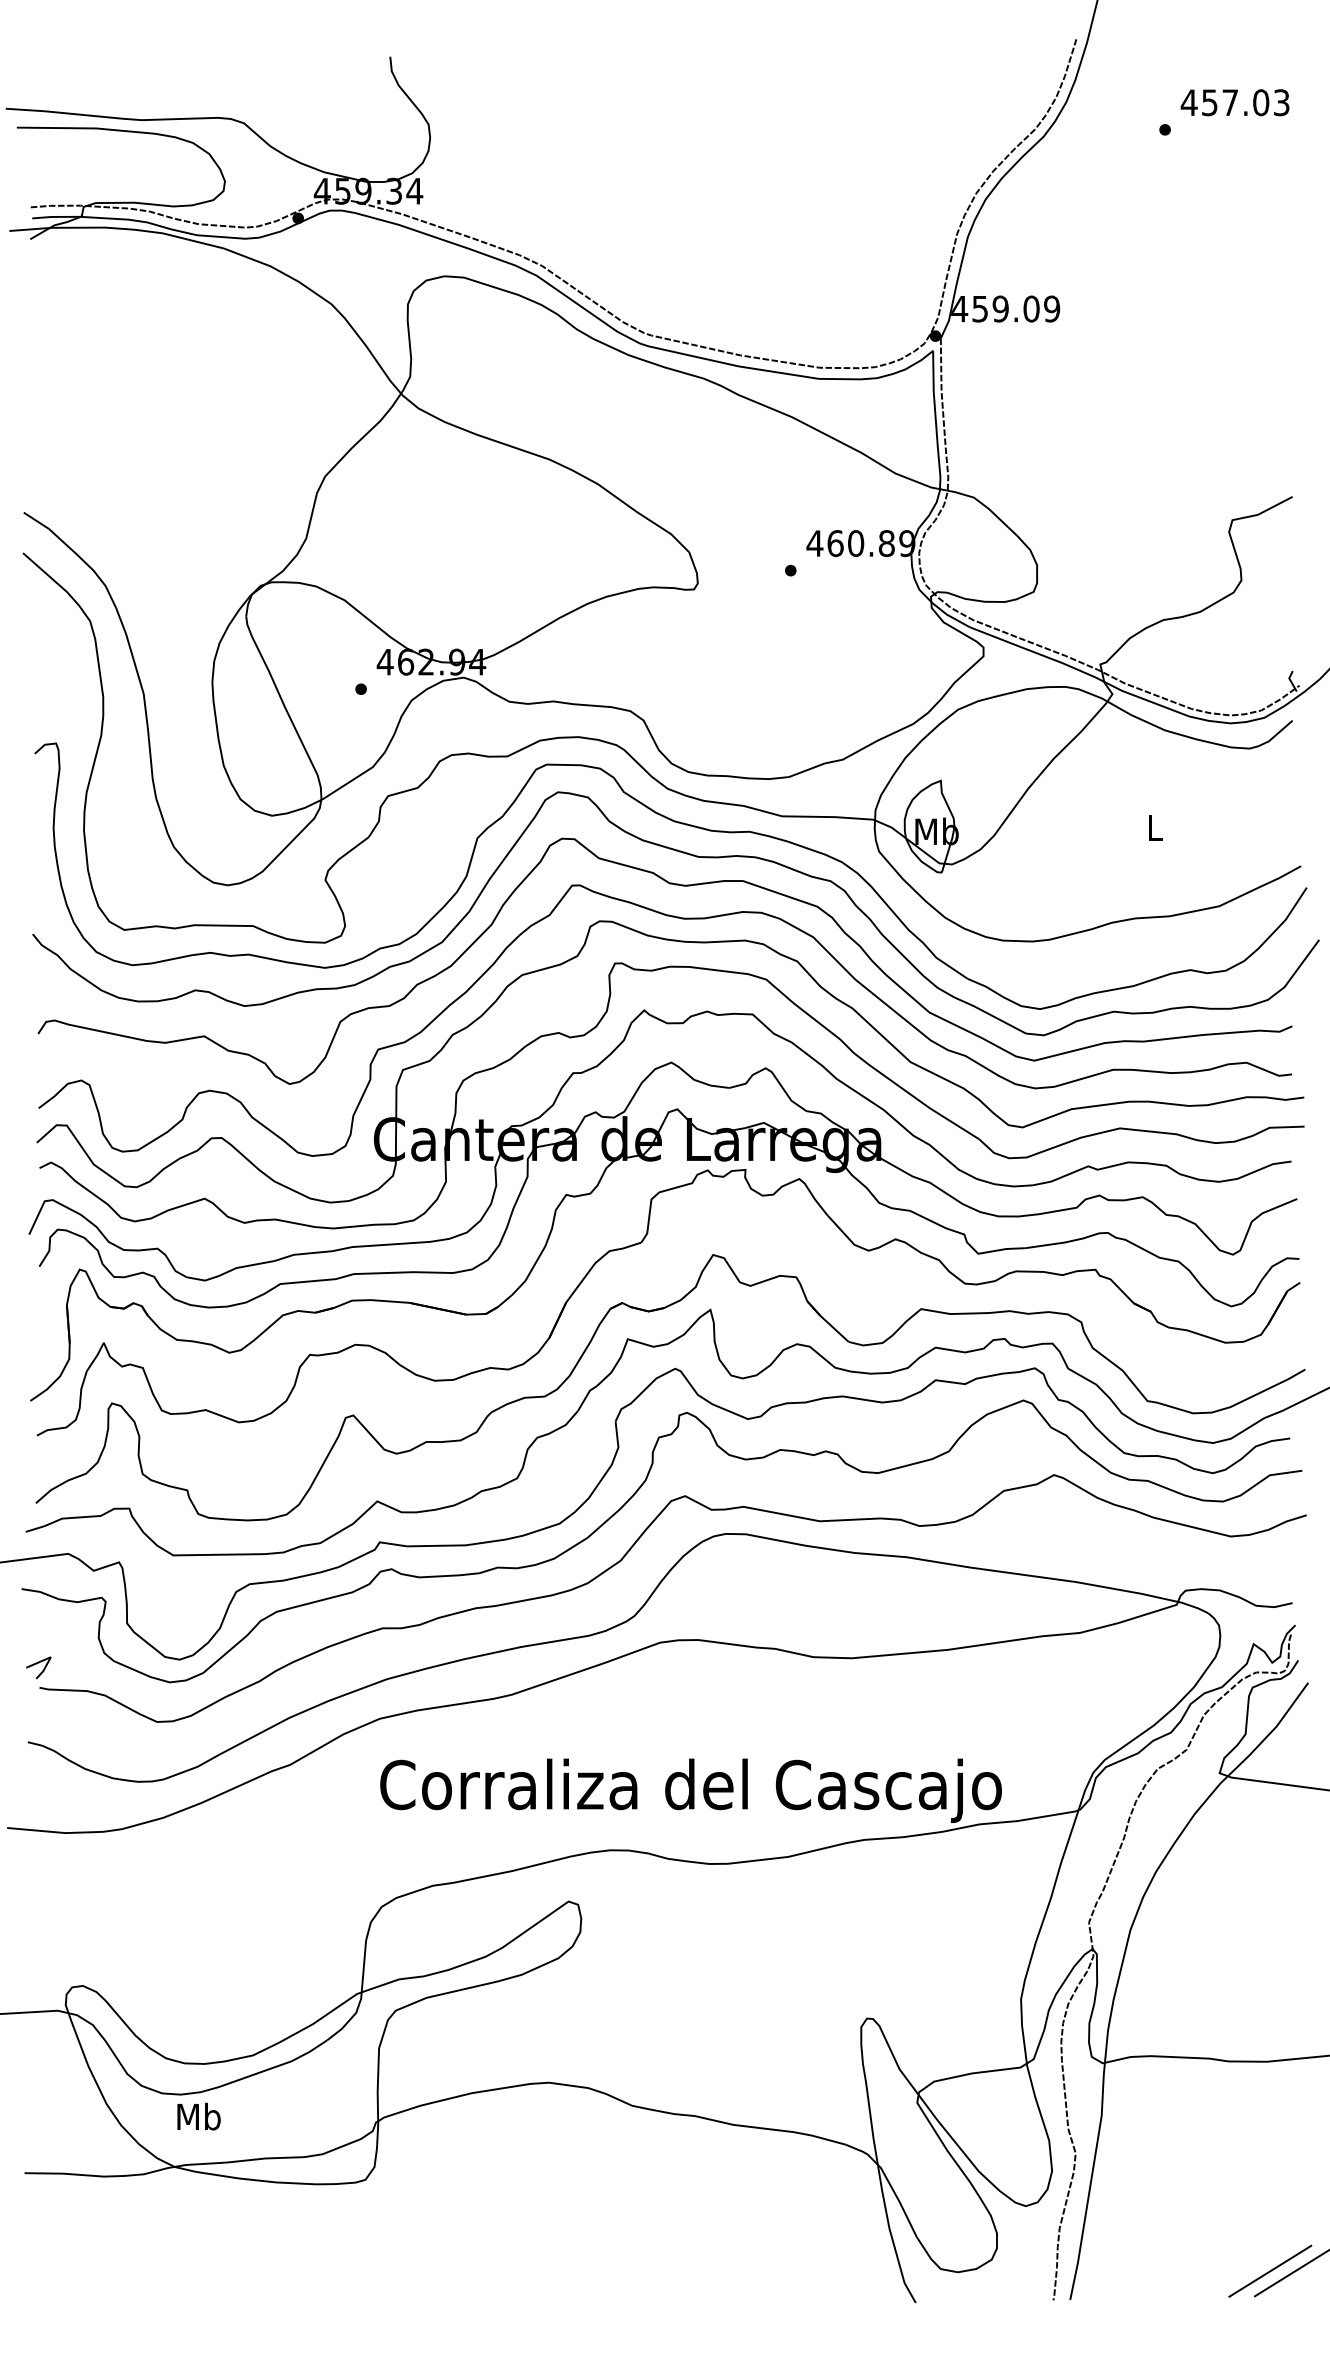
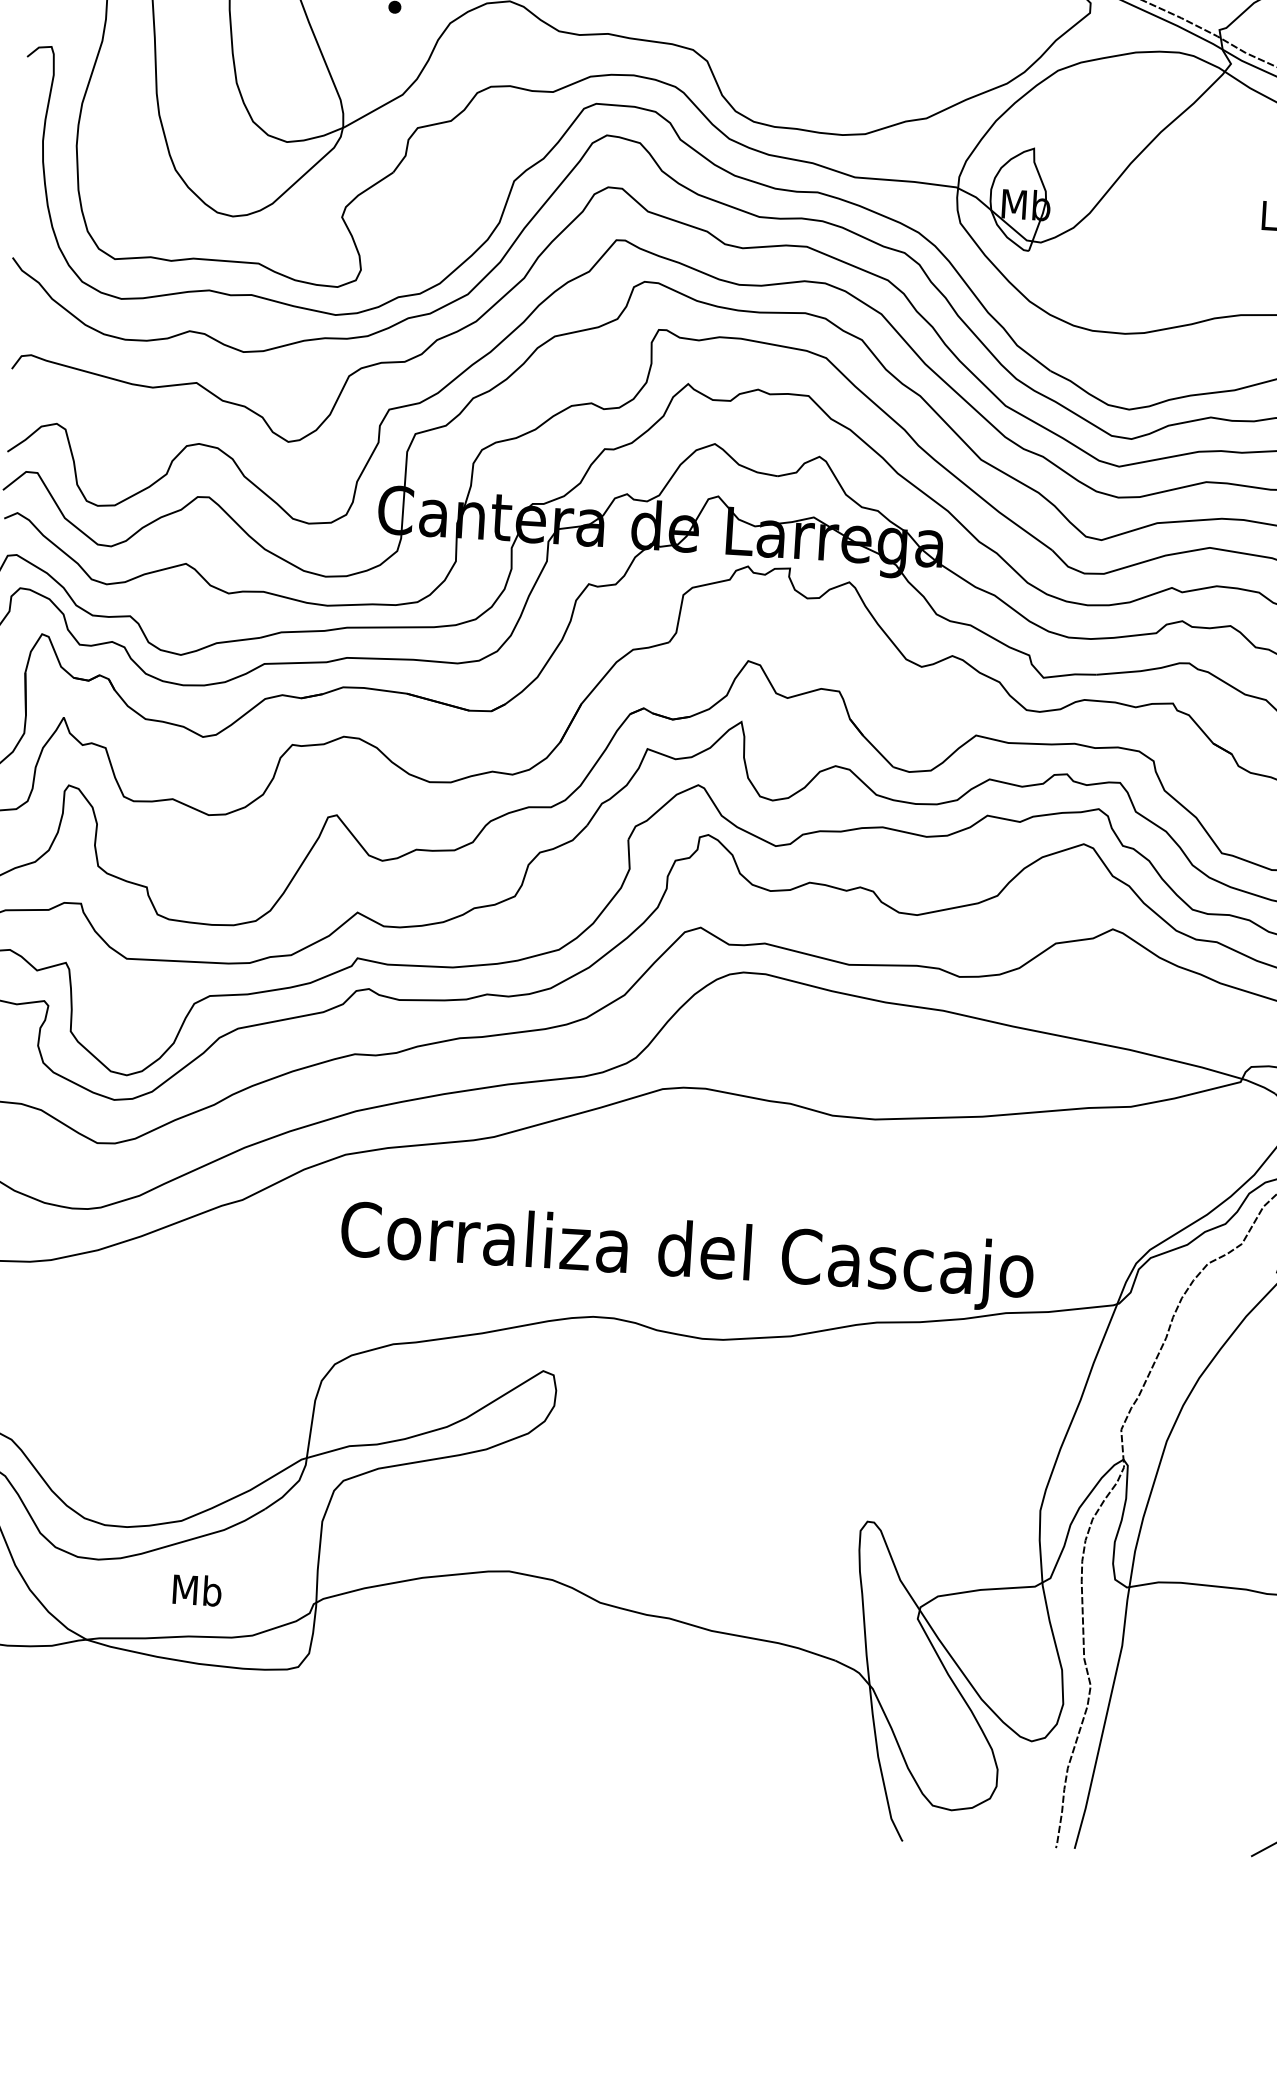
text: (198, 2116) -> (196, 1590), moved

